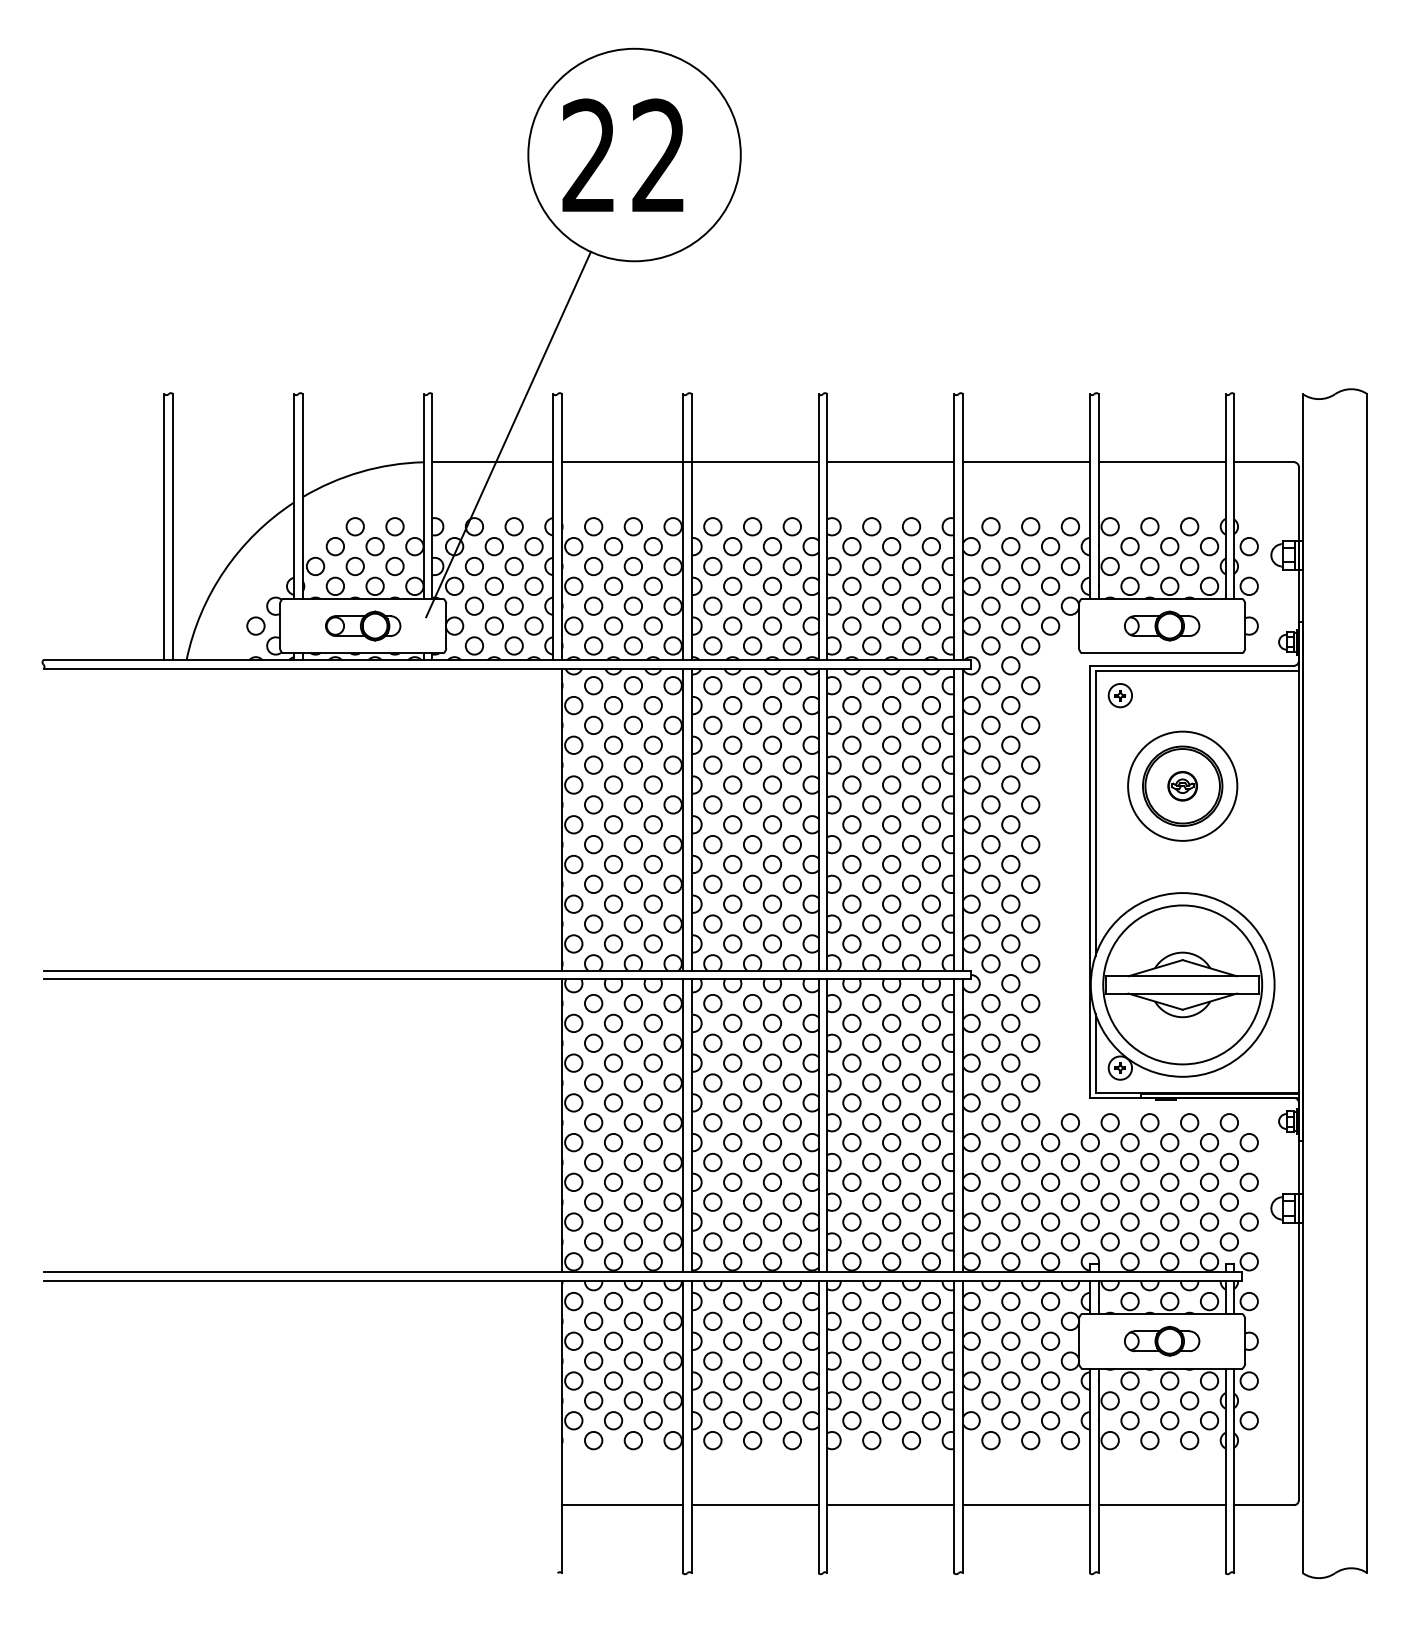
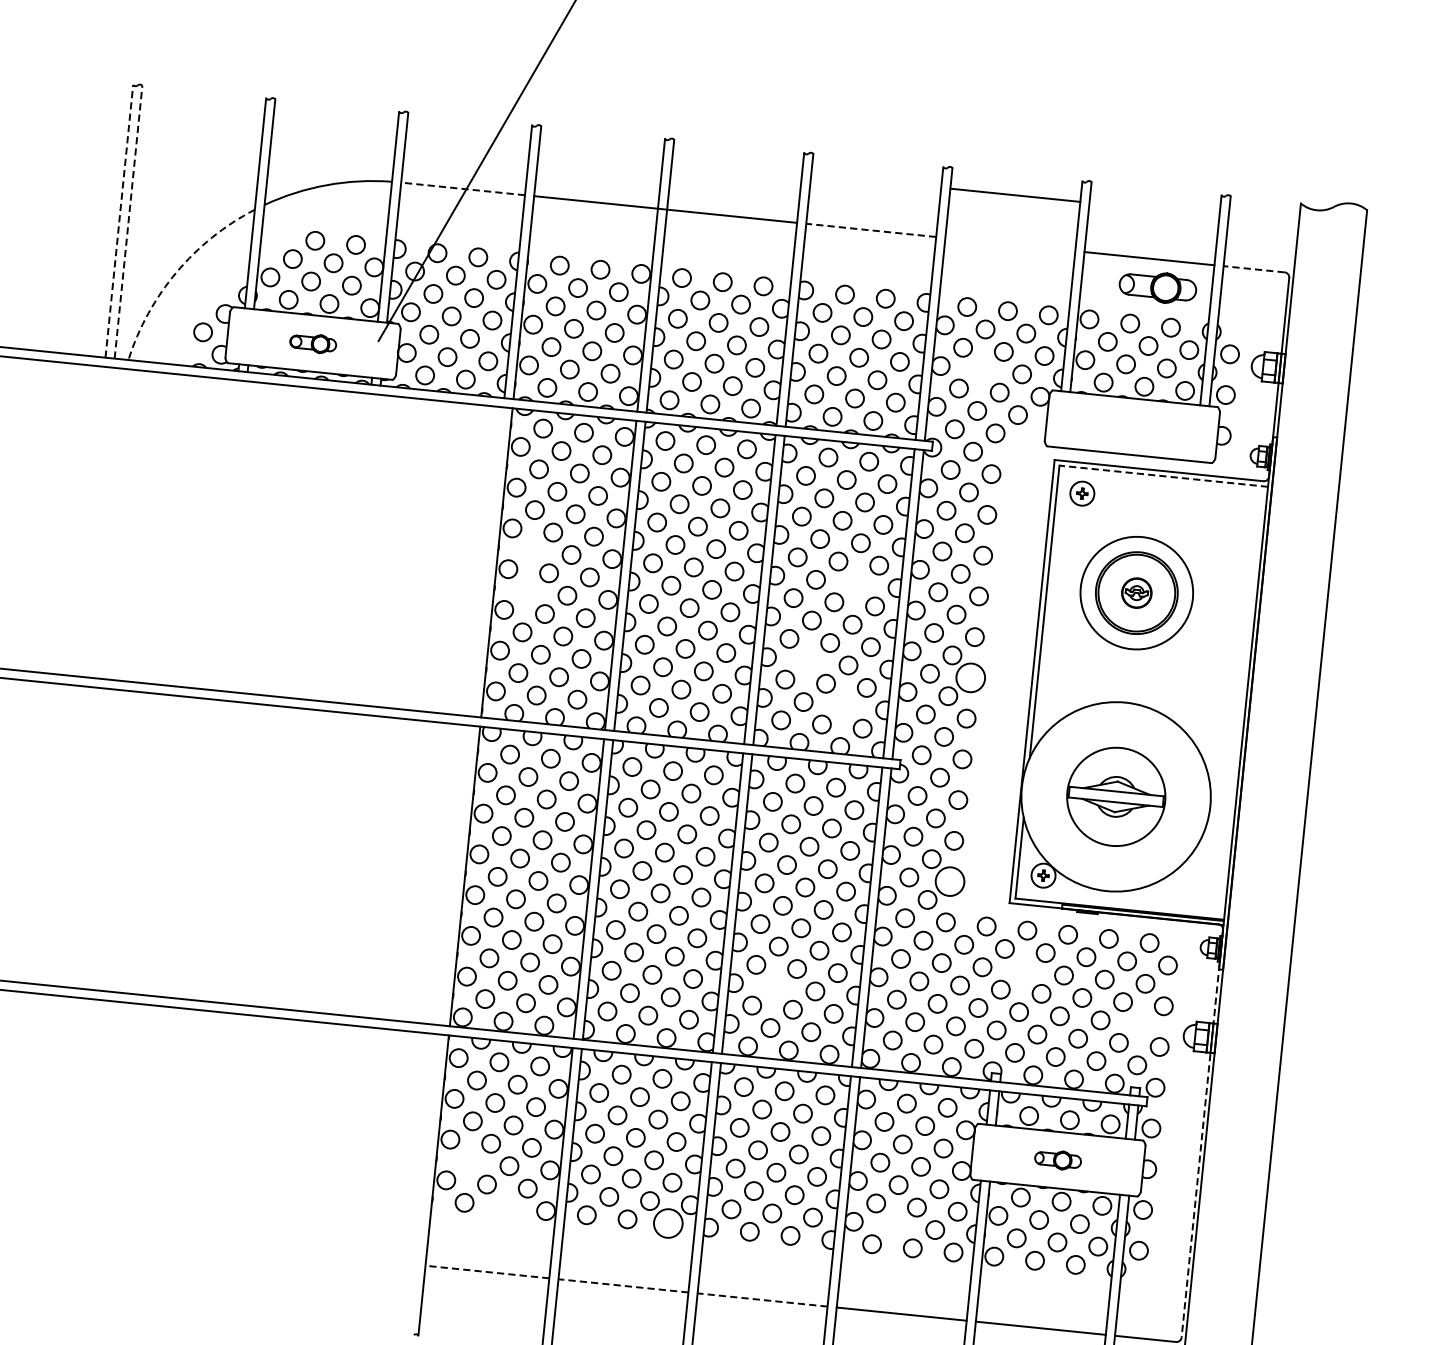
line: (492, 462) -> (462, 189), solid -> dashed
line: (890, 462) -> (870, 230), solid -> dashed
line: (1026, 462) -> (1015, 195), moved
line: (1264, 462) -> (1254, 269), solid -> dashed
line: (164, 527) -> (119, 221), solid -> dashed
line: (173, 527) -> (128, 222), solid -> dashed
arc: (224, 570) -> (176, 272), solid -> dashed
circle: (1010, 585) -> (981, 369), removed
part: (363, 625) -> (313, 342), size x0.6
part: (1162, 625) -> (1158, 286), moved
line: (1197, 670) -> (1164, 475), solid -> dashed
circle: (593, 804) -> (530, 550), removed
circle: (911, 804) -> (856, 583), removed
circle: (593, 844) -> (526, 591), removed
circle: (871, 883) -> (807, 660), removed
circle: (1030, 884) -> (970, 678), size x1.6
circle: (911, 923) -> (844, 705), removed
part: (1182, 984) -> (1115, 796), size x0.6
circle: (1030, 1082) -> (949, 881), size x1.6
circle: (1109, 1162) -> (1022, 971), removed
circle: (871, 1201) -> (774, 986), removed
circle: (1228, 1201) -> (1140, 1023), removed
line: (1298, 1301) -> (1201, 1133), solid -> dashed
part: (1162, 1340) -> (1058, 1159), size x0.6
circle: (593, 1400) -> (468, 1161), removed
circle: (1010, 1420) -> (894, 1225), removed
circle: (632, 1440) -> (504, 1206), removed
circle: (792, 1440) -> (668, 1223), size x1.6
line: (621, 1505) -> (486, 1272), solid -> dashed
line: (754, 1505) -> (622, 1286), solid -> dashed
line: (890, 1505) -> (762, 1300), solid -> dashed

